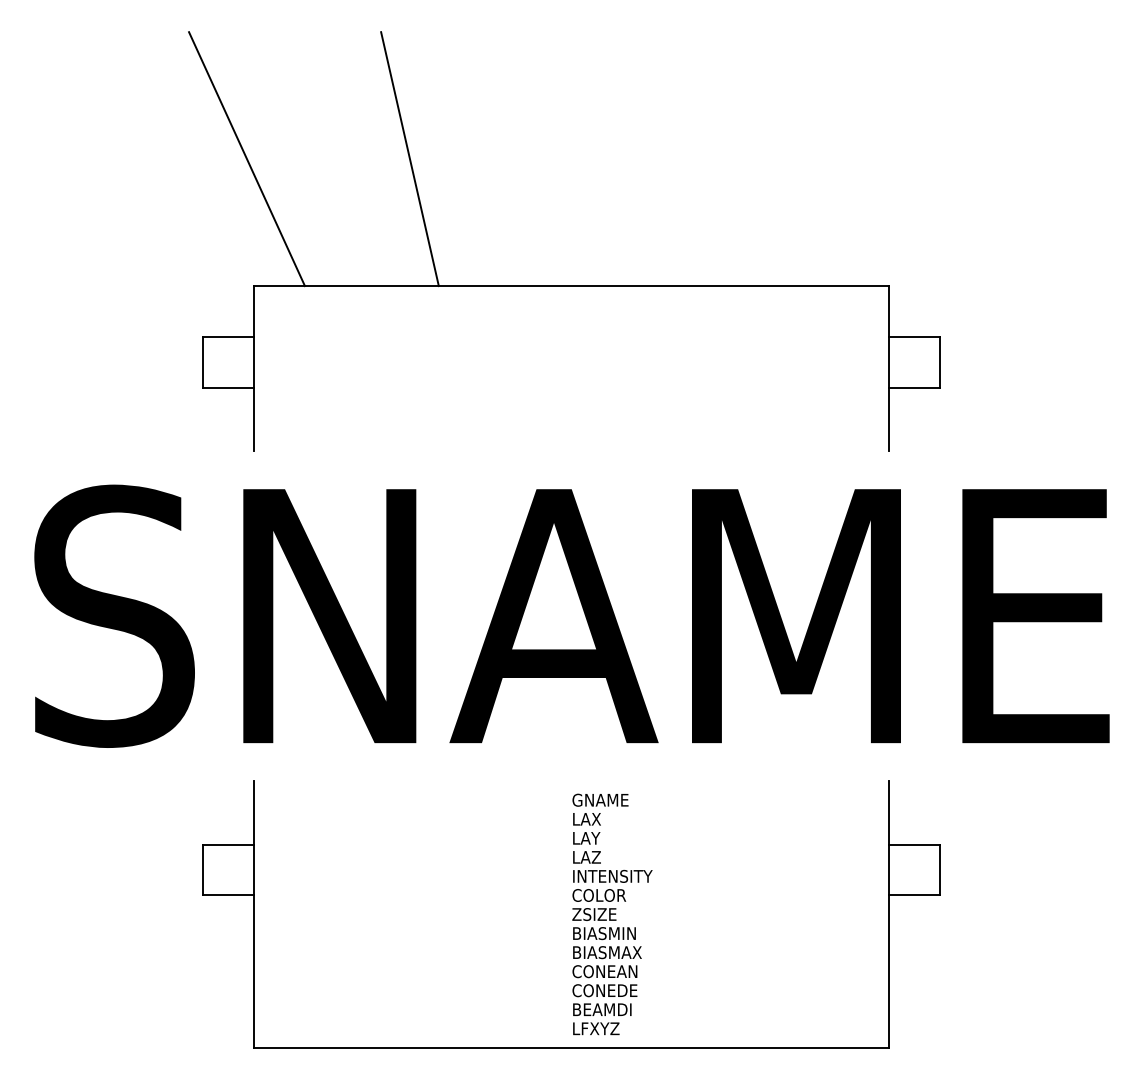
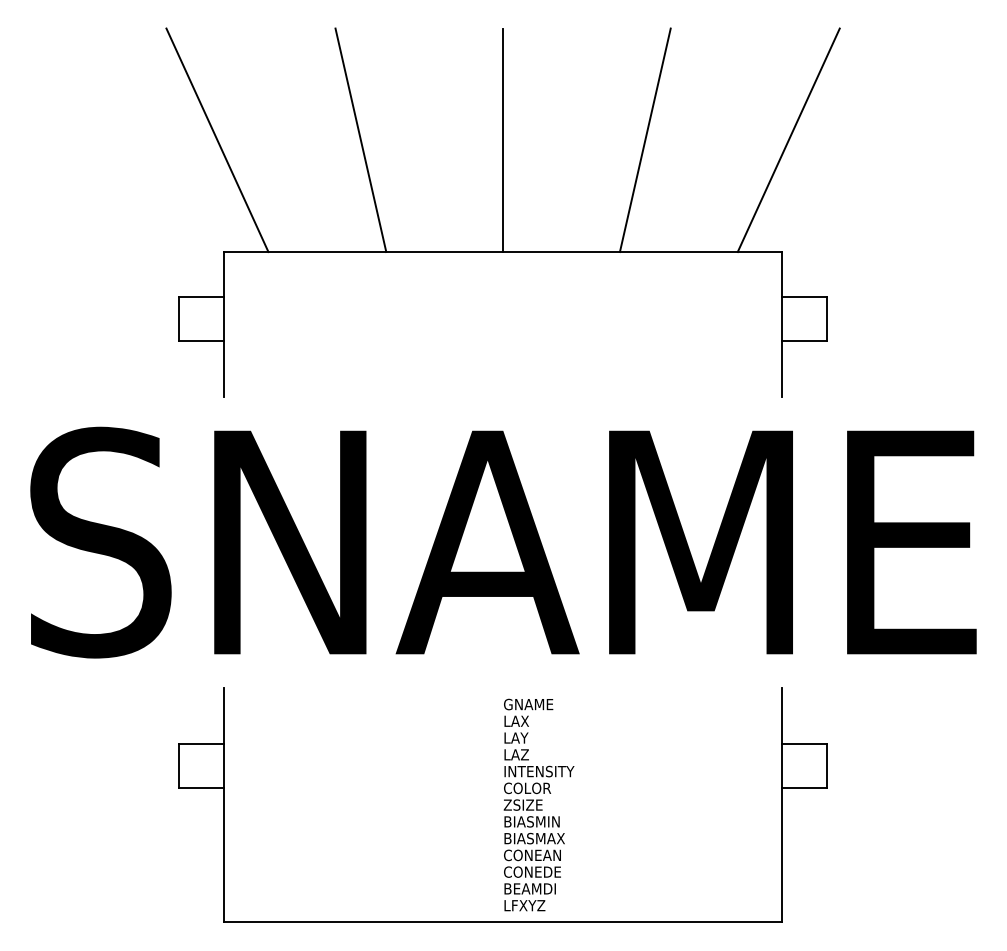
line: (571, 159) -> (503, 140), added
line: (733, 159) -> (645, 140), added
line: (896, 159) -> (789, 140), added

